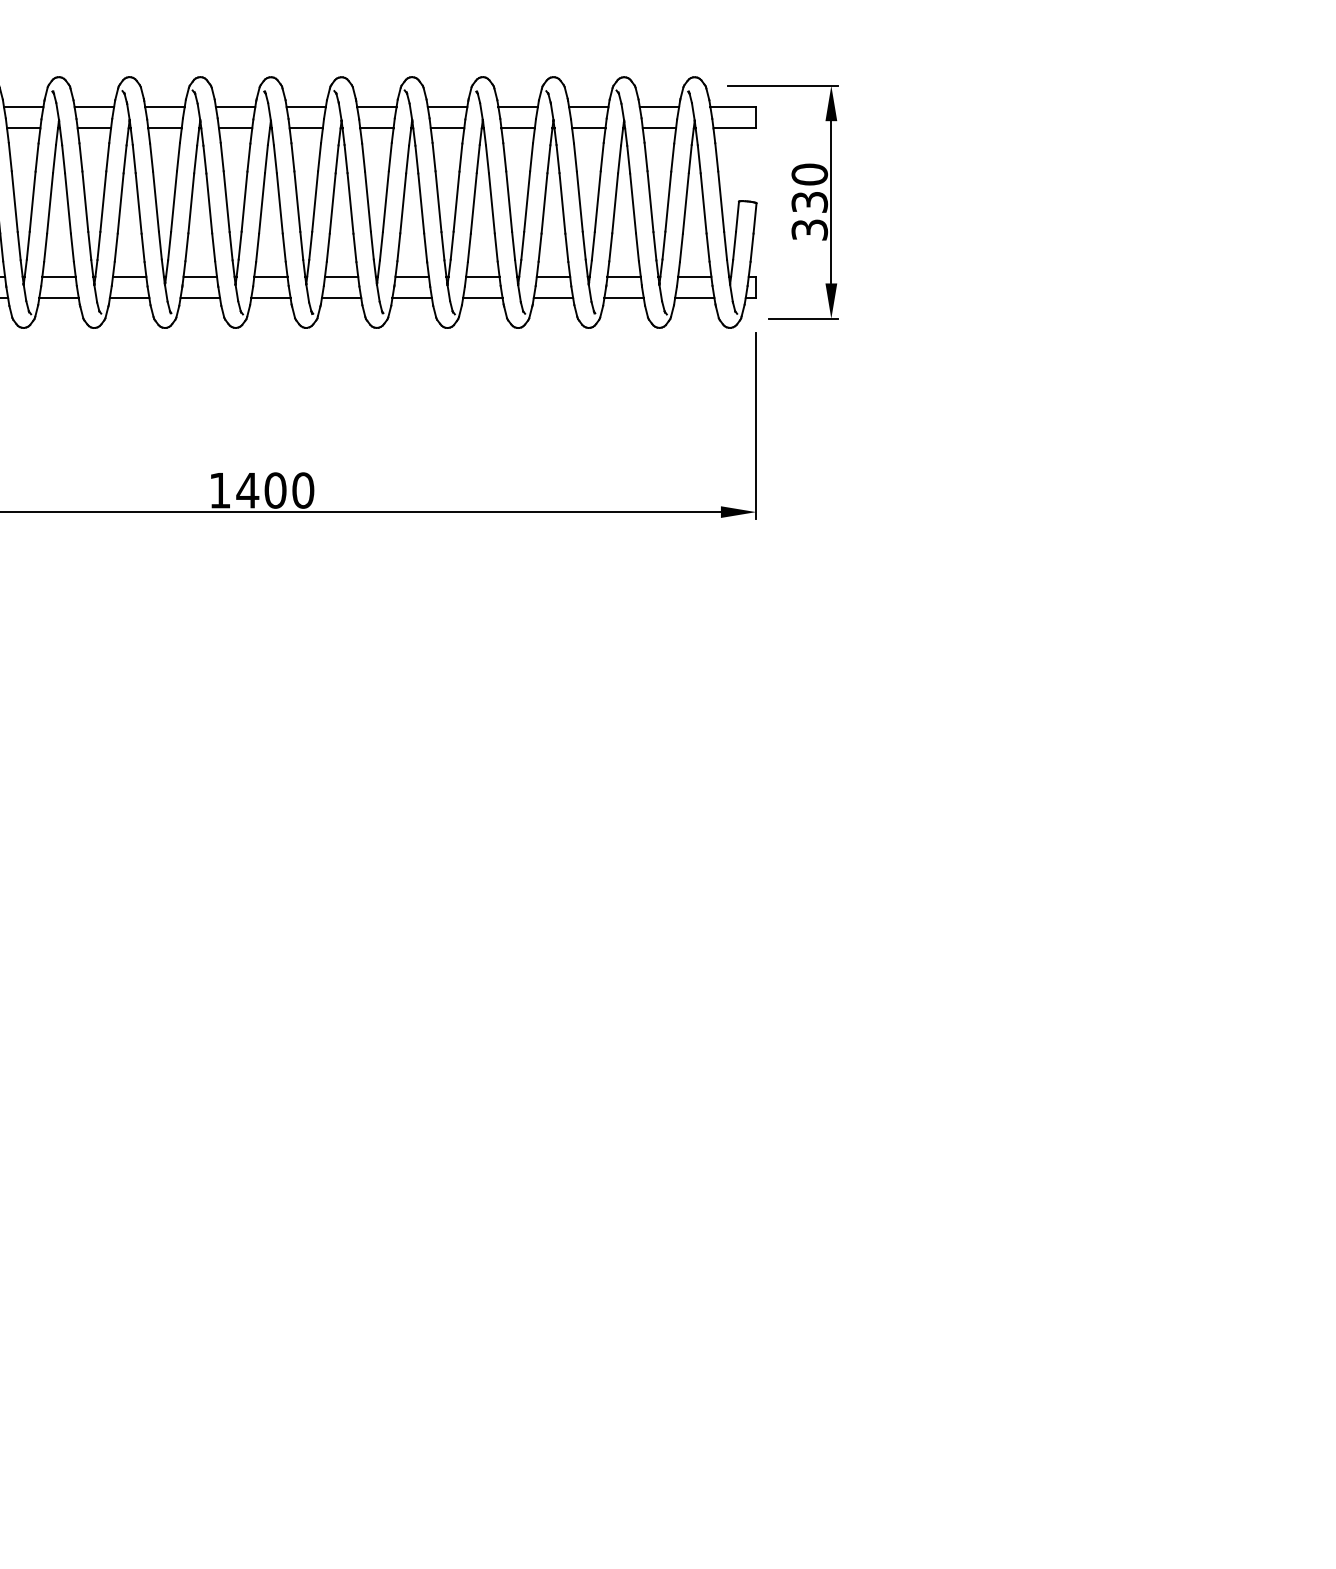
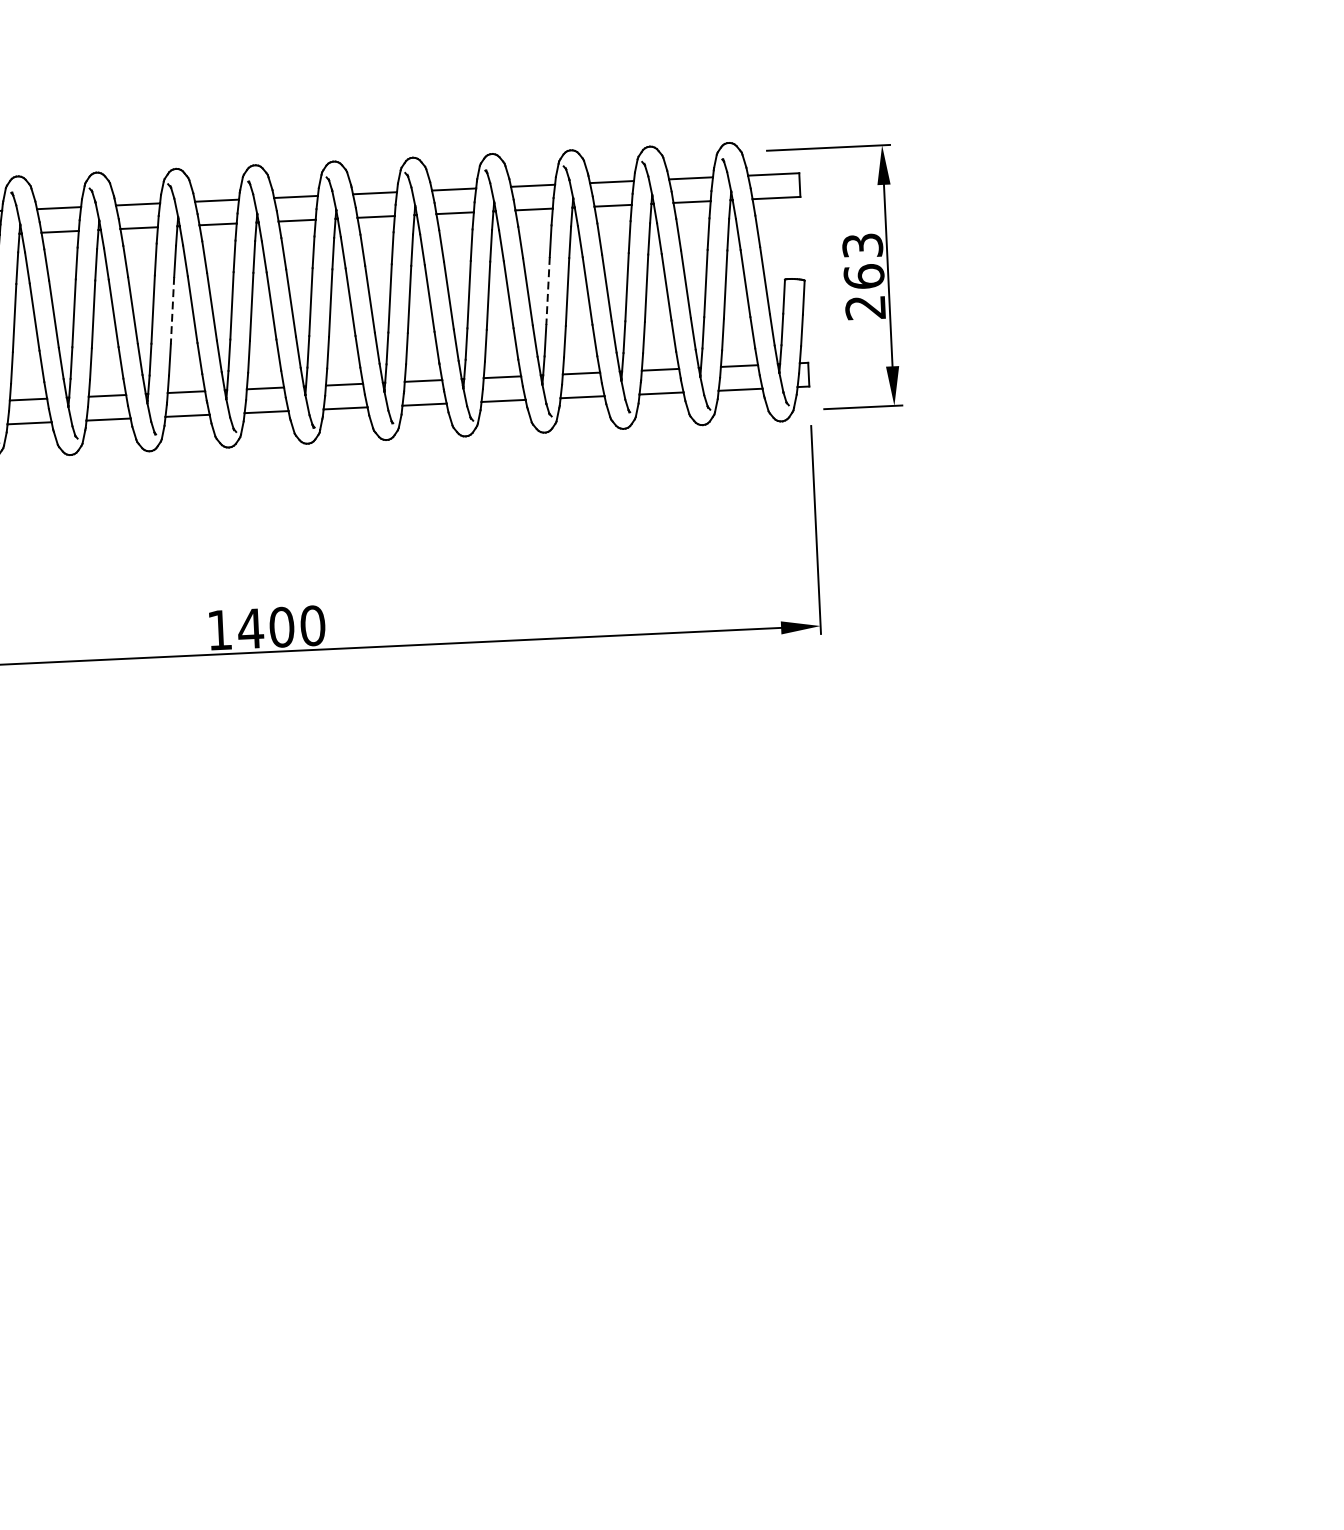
text: (809, 201) -> (863, 275), 330 -> 263
line: (527, 202) -> (548, 291), solid -> dashed
line: (191, 203) -> (172, 310), solid -> dashed

